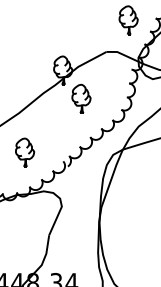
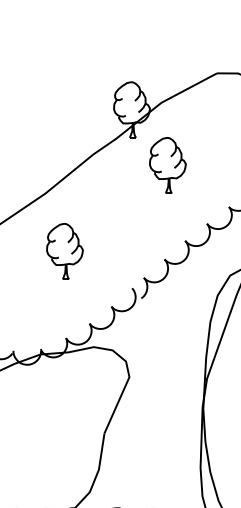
part: (25, 152) -> (65, 251), moved

